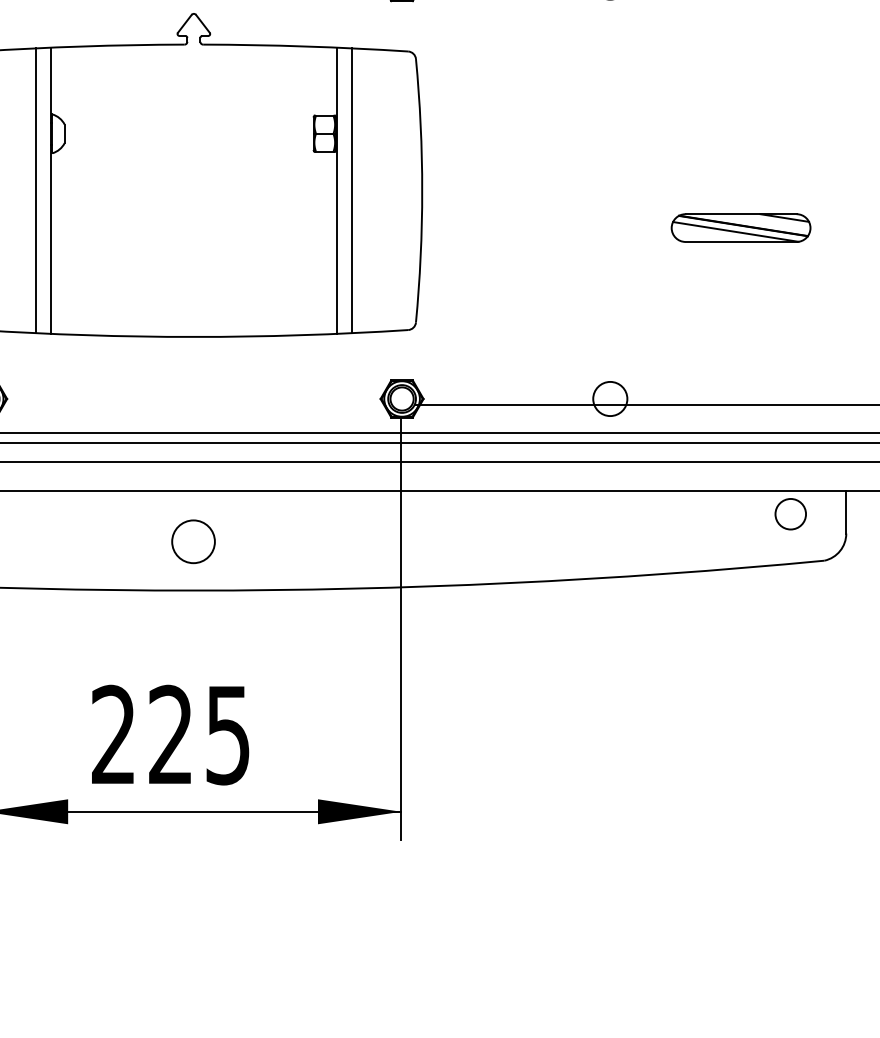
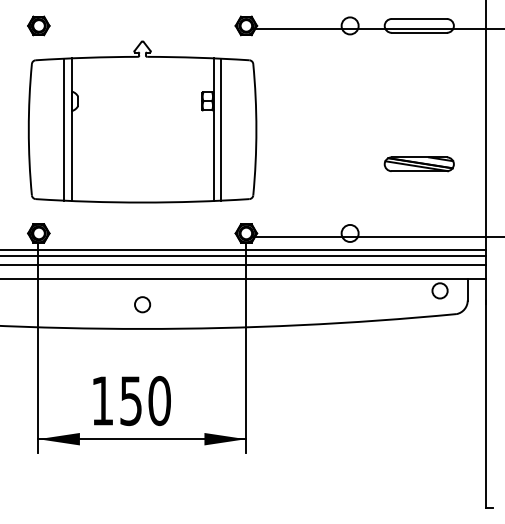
part: (739, 228) -> (418, 164), moved
circle: (193, 541) -> (142, 304), size x0.71
text: (169, 736) -> (130, 401), 225 -> 150

